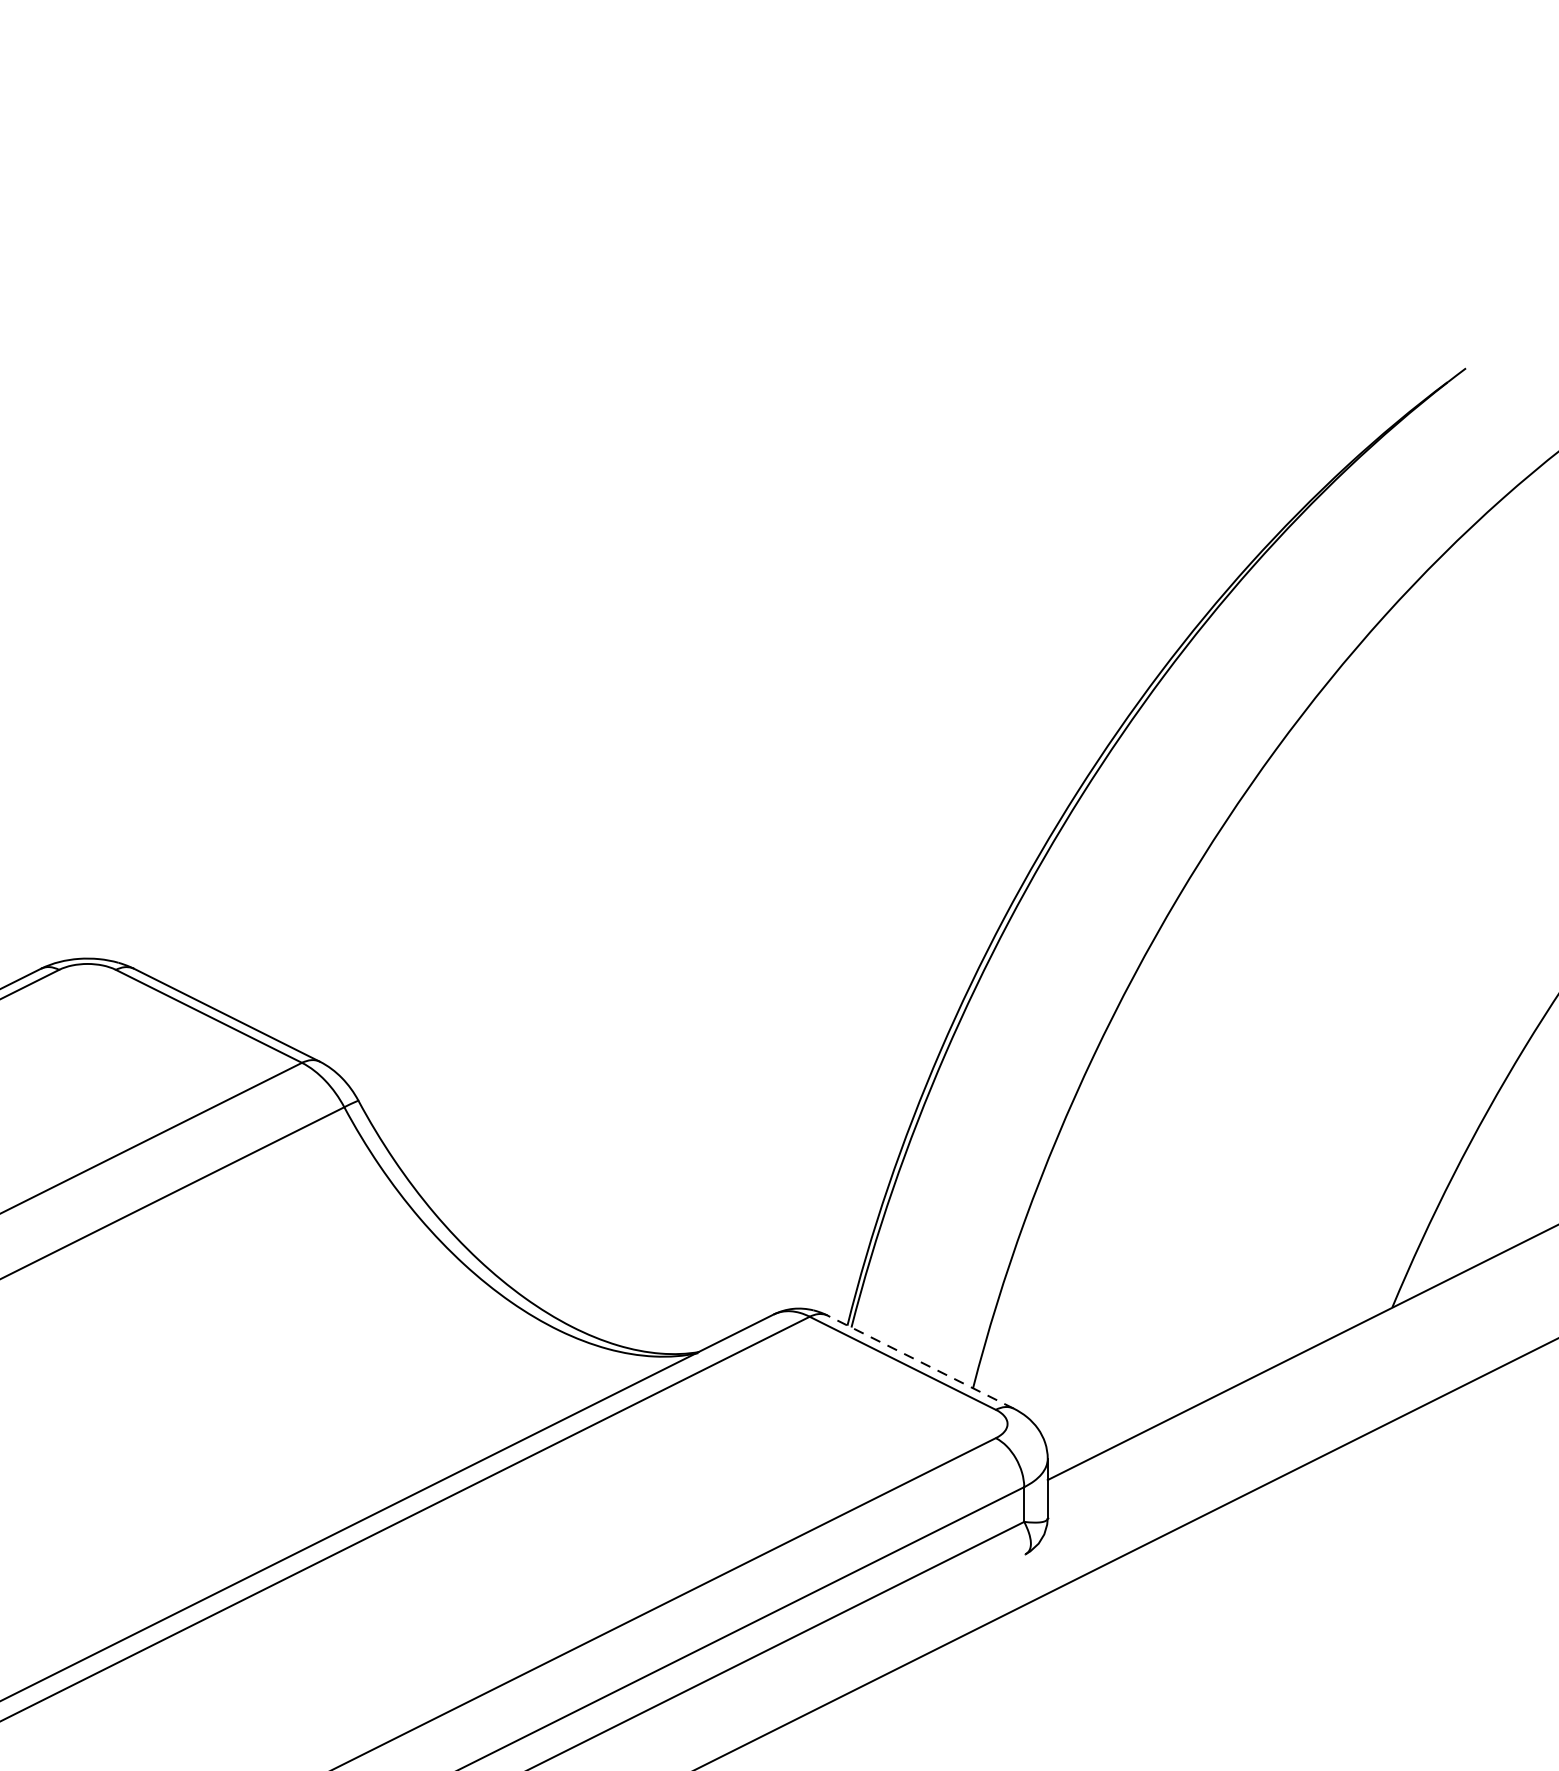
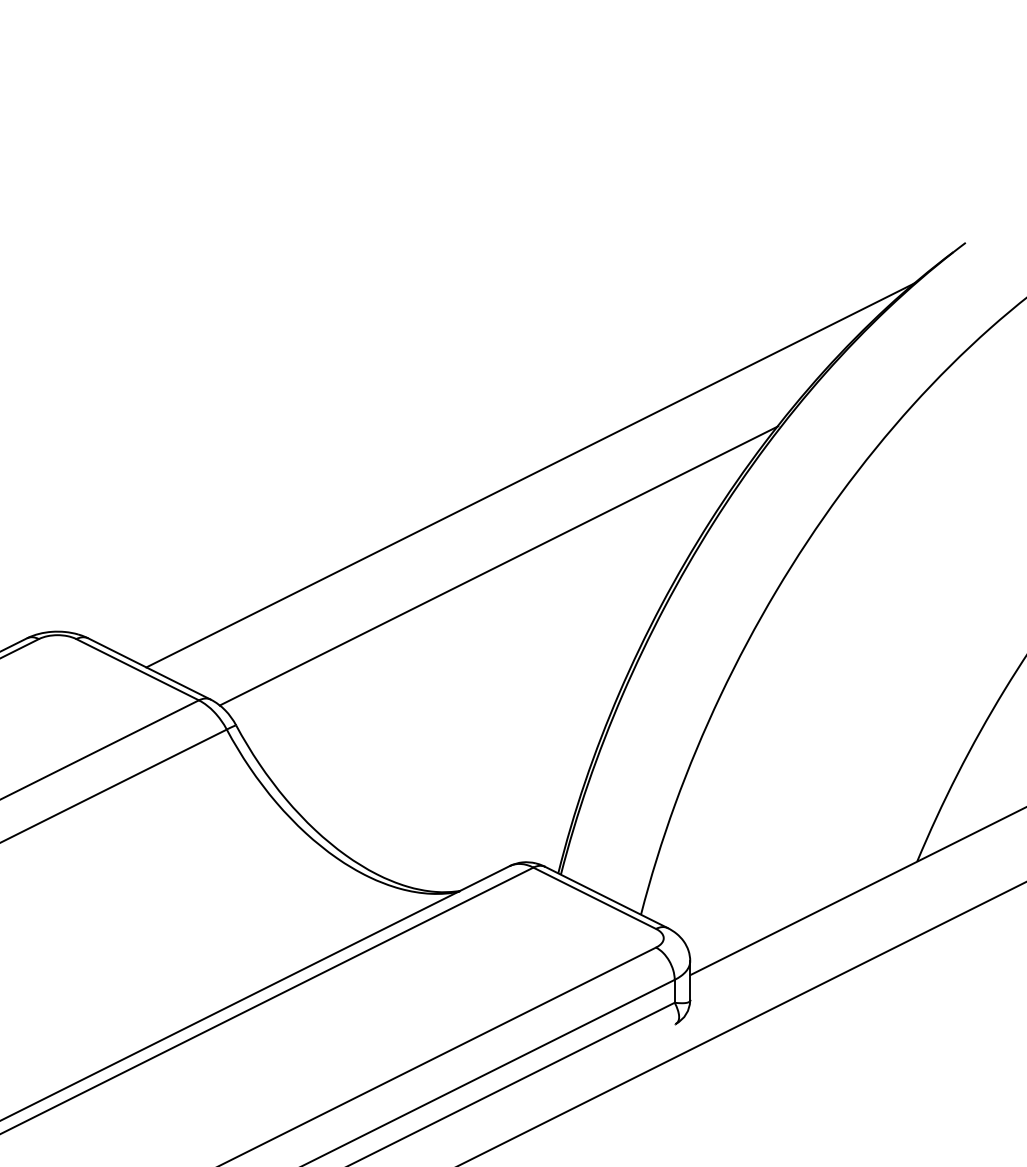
line: (805, 721) -> (530, 475), added
line: (756, 858) -> (498, 565), added
line: (920, 1362) -> (606, 897), dashed -> solid

